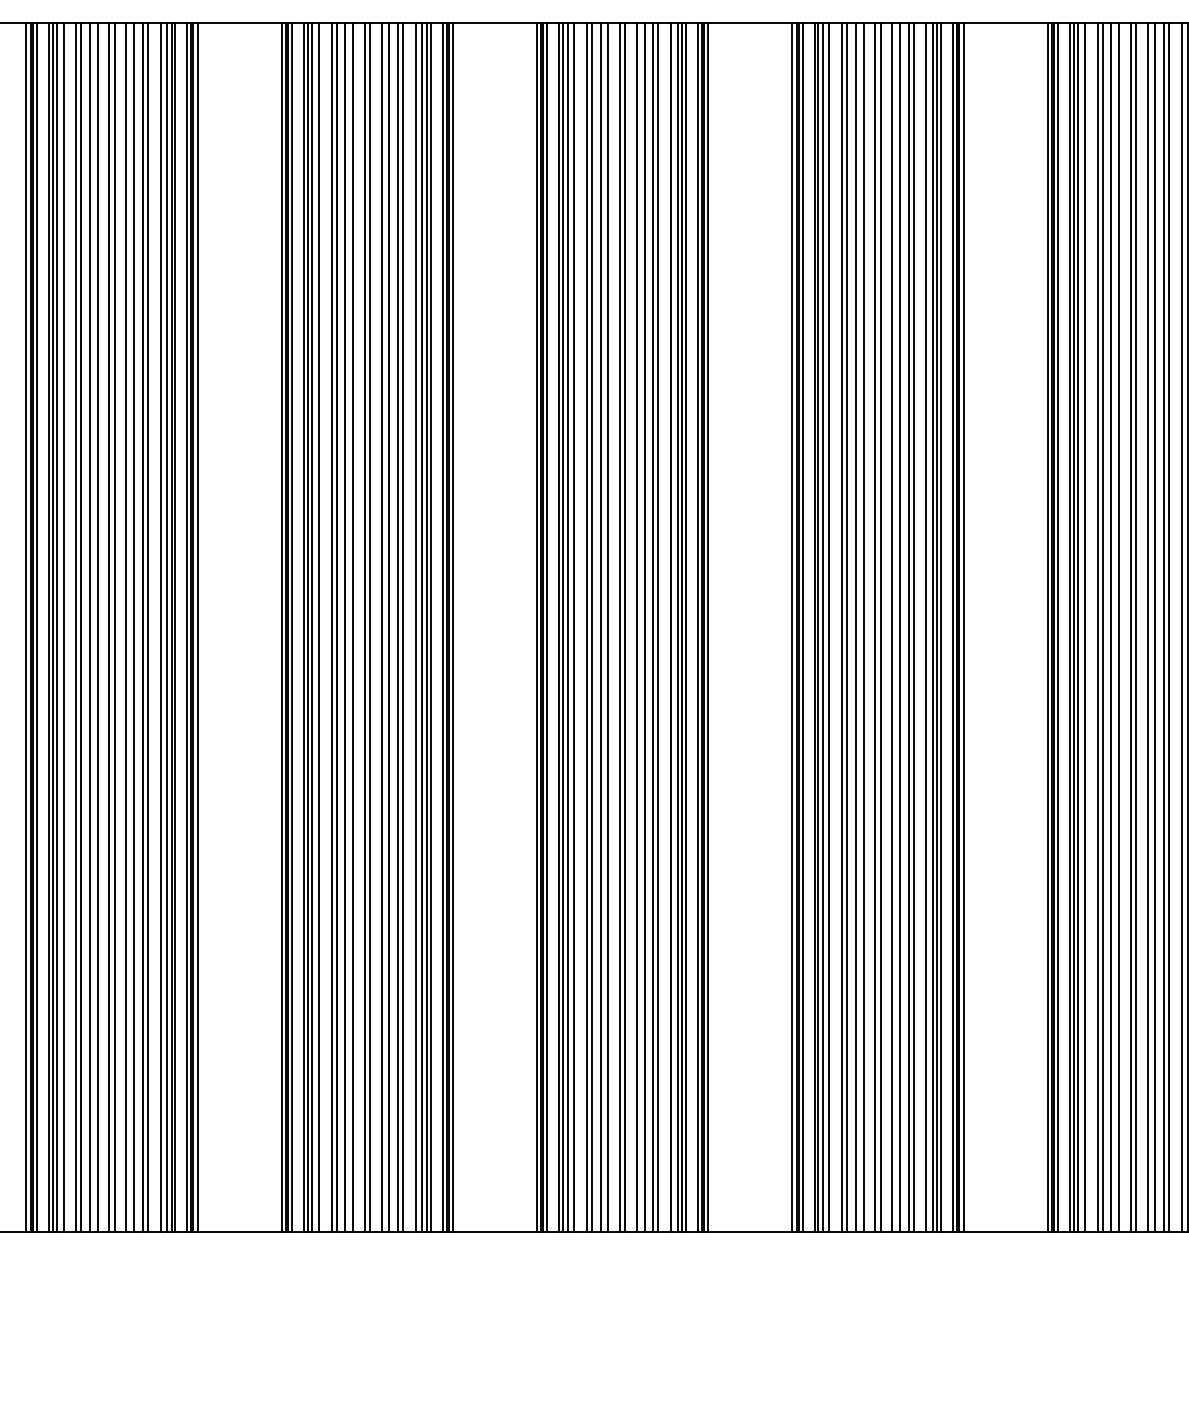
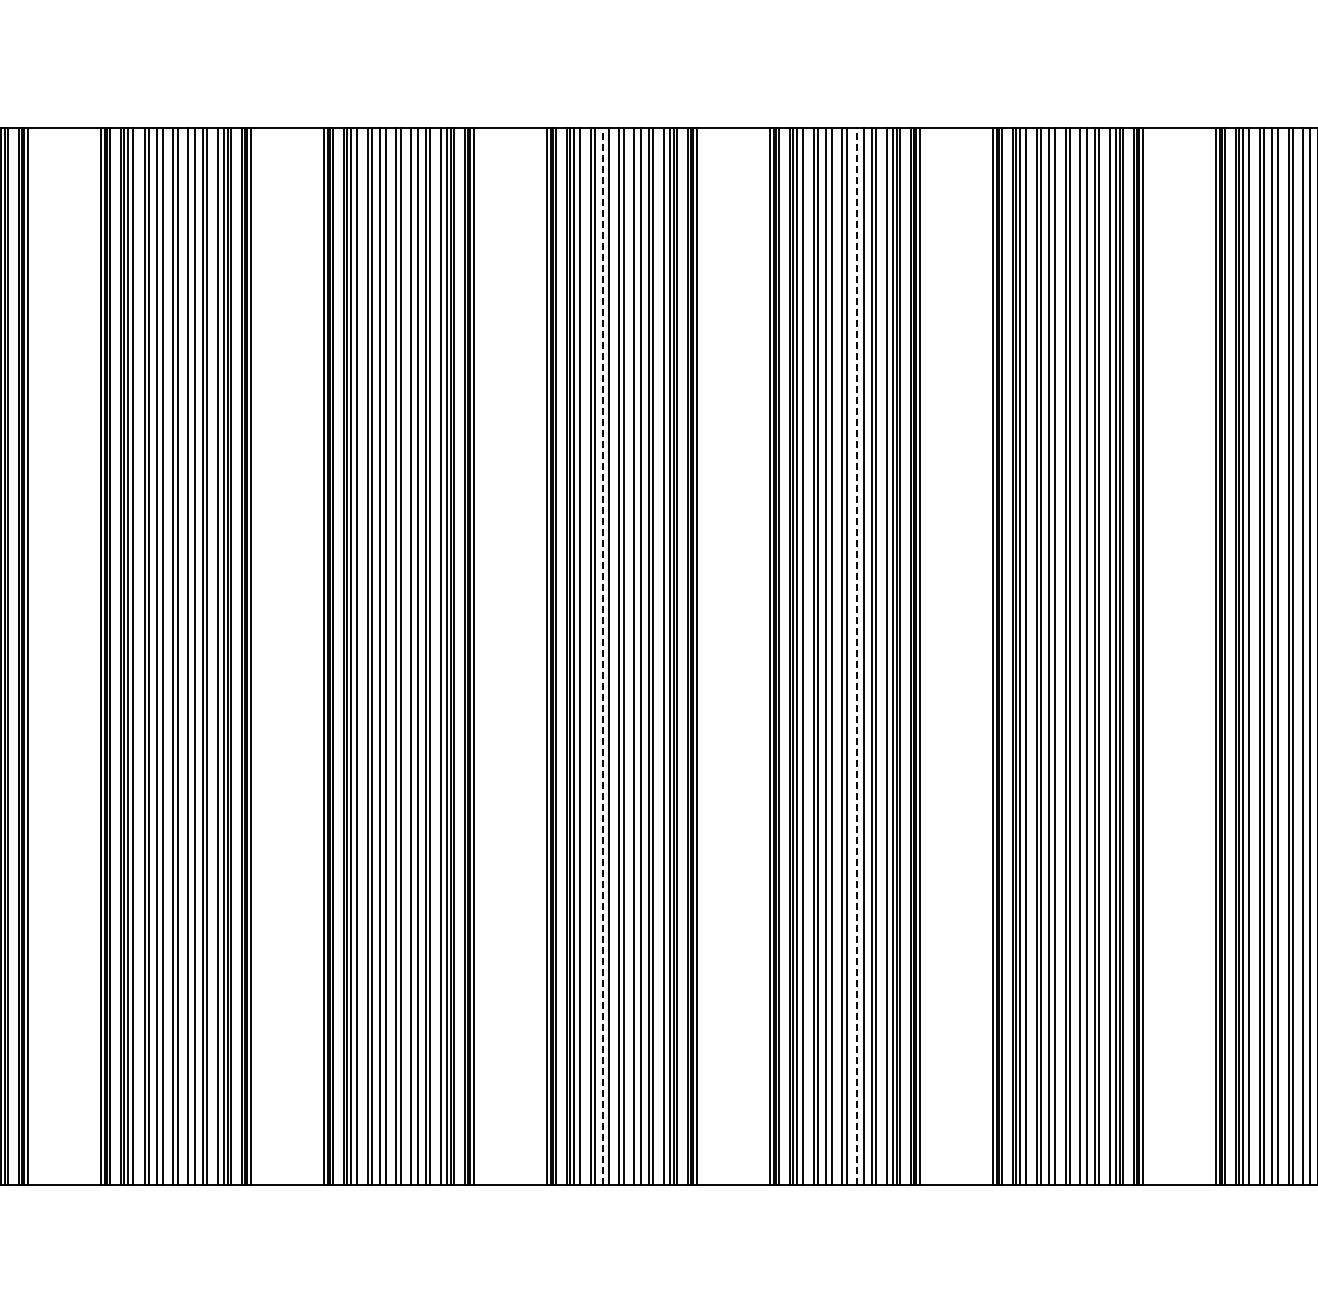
line: (345, 626) -> (602, 655), solid -> dashed
line: (637, 626) -> (857, 655), solid -> dashed

